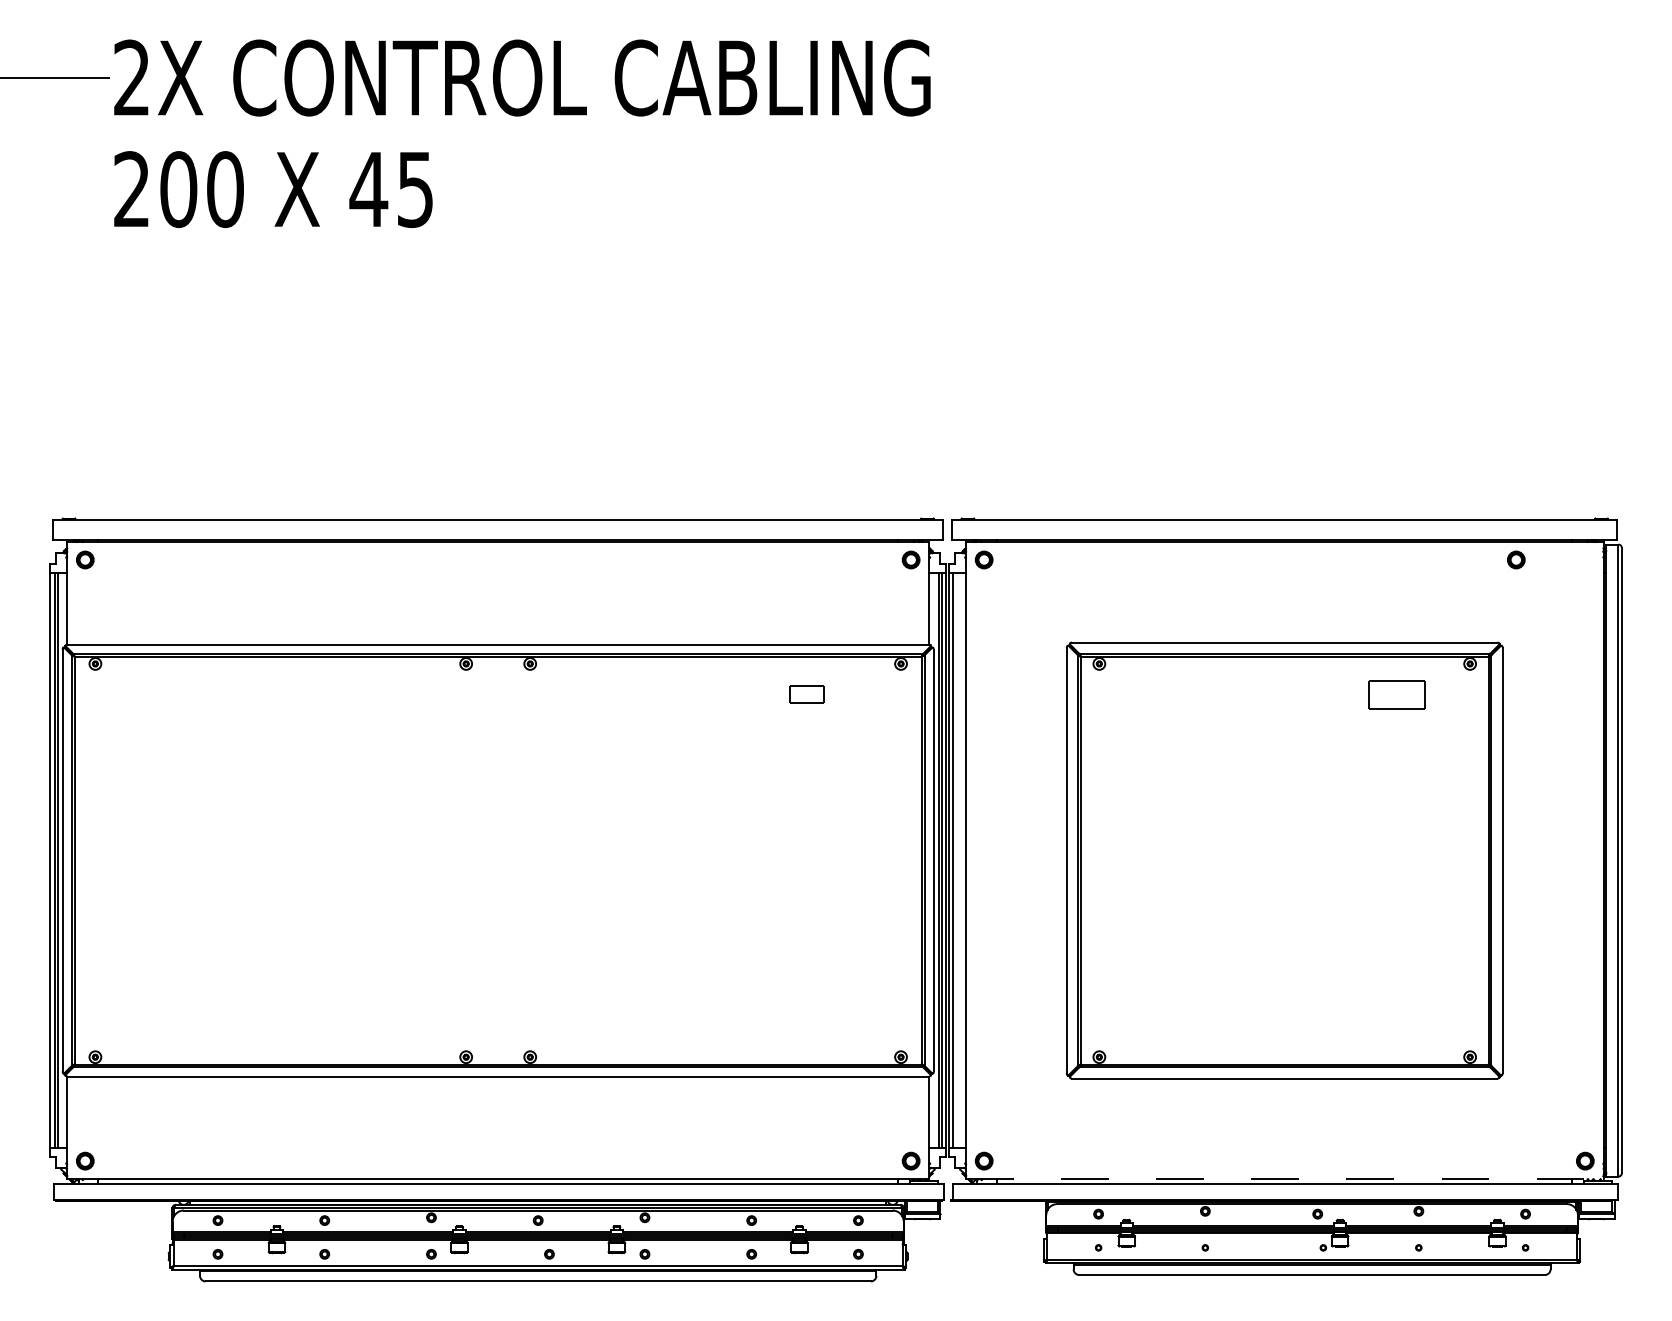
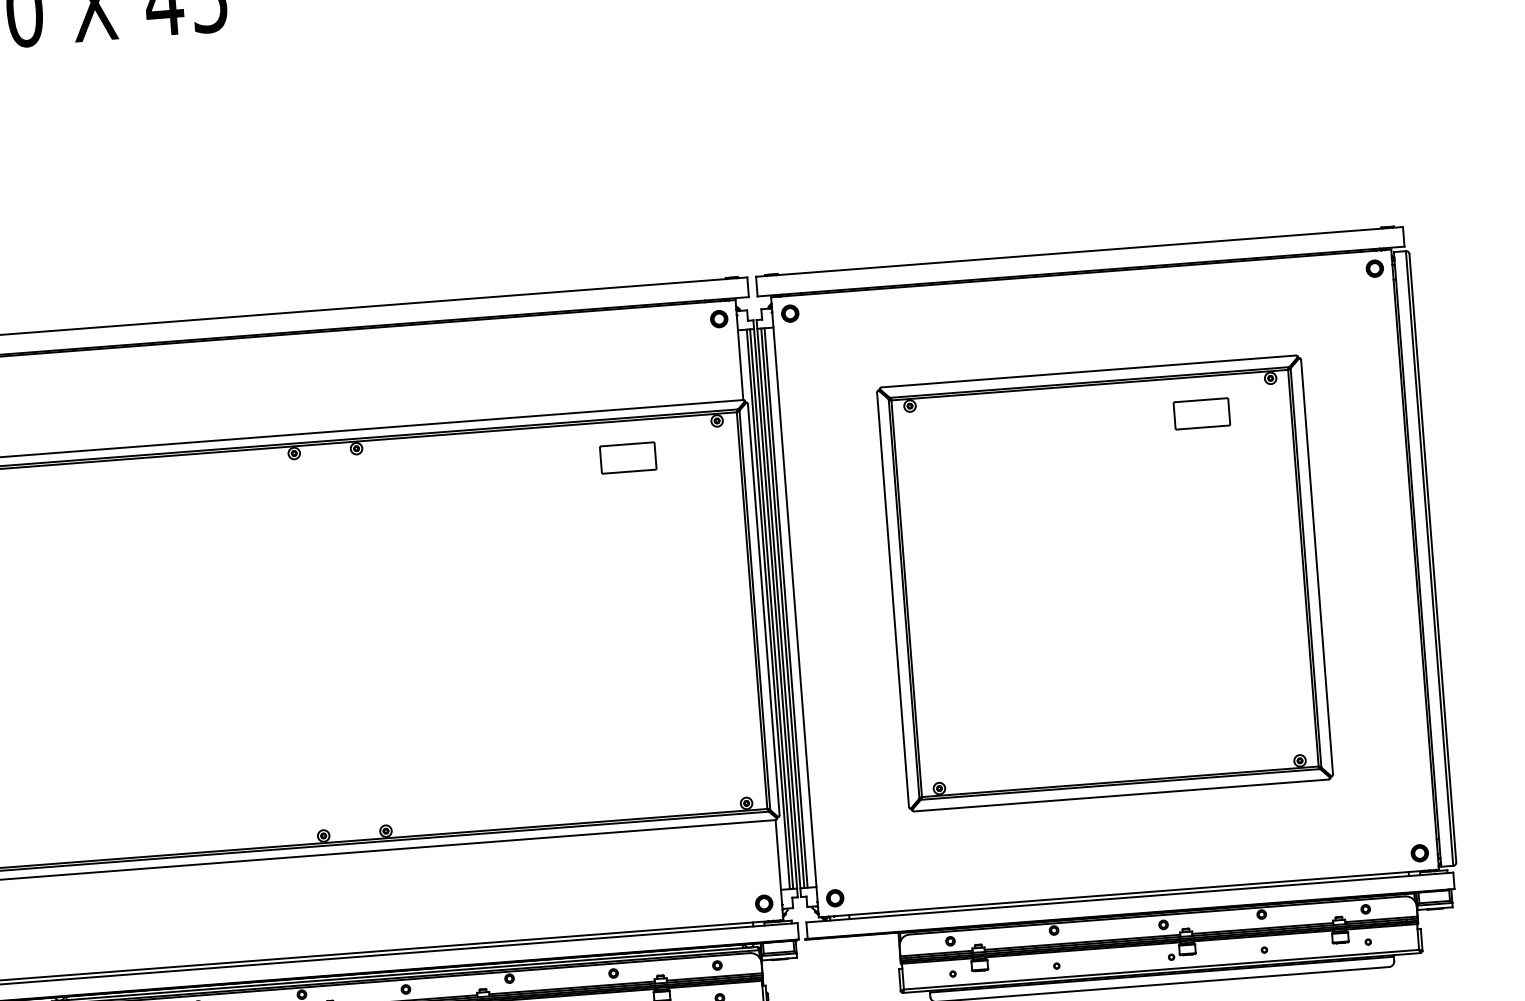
part: (1516, 559) -> (1375, 268), moved
part: (806, 694) -> (627, 457), size x1.67
line: (956, 860) -> (785, 607), added
line: (1284, 1179) -> (1128, 893), dashed -> solid

